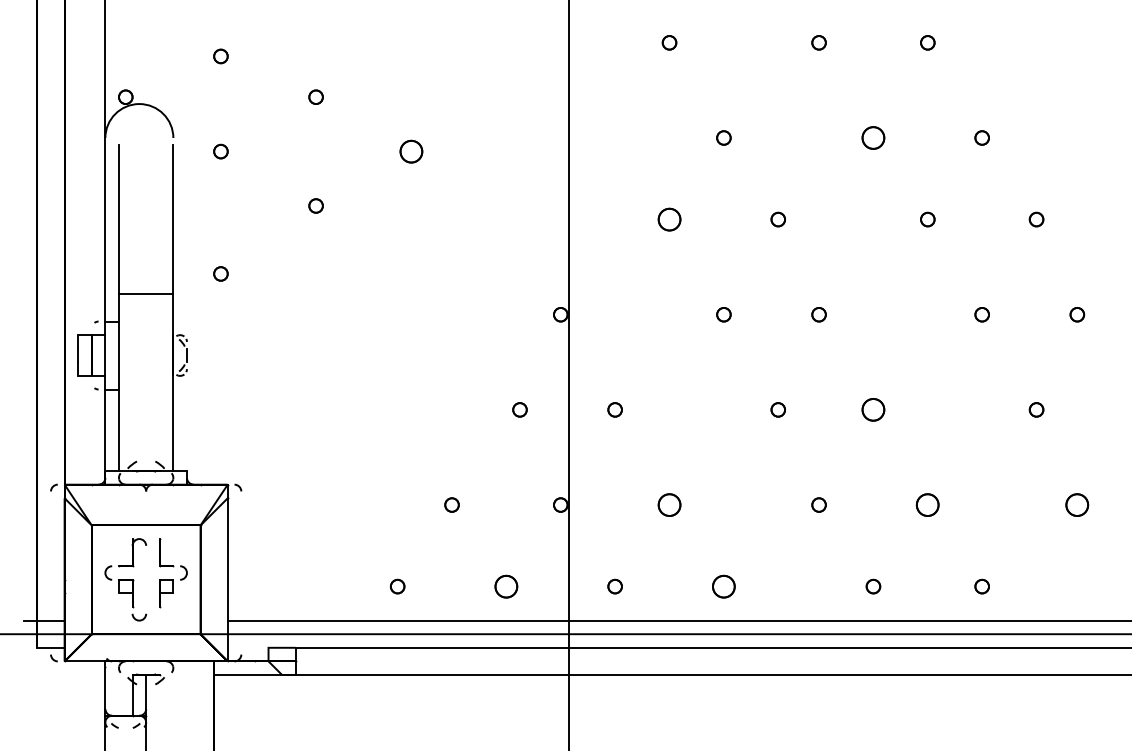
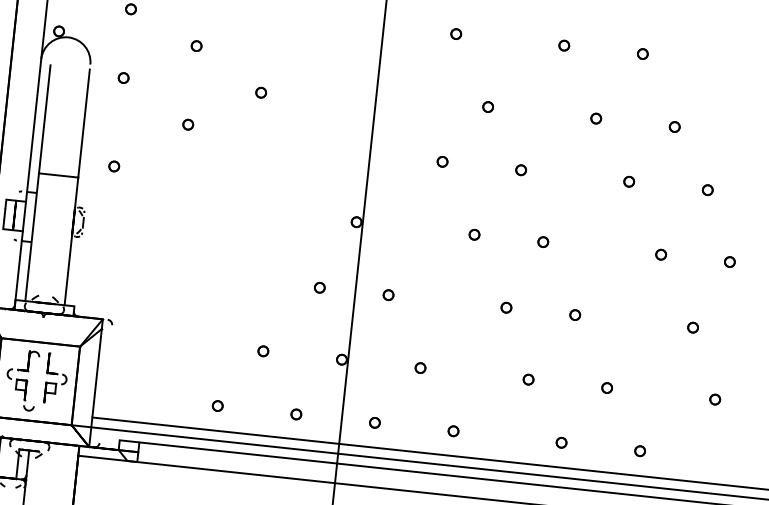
part: (873, 137) -> (596, 118), size x0.62
part: (410, 151) -> (260, 92), size x0.62
part: (669, 219) -> (442, 161), size x0.62
part: (873, 409) -> (575, 314), size x0.62
part: (669, 504) -> (420, 367), size x0.62
part: (927, 504) -> (606, 387), size x0.62
part: (1077, 504) -> (715, 399), size x0.62
part: (506, 586) -> (296, 414), size x0.62
part: (723, 586) -> (453, 431), size x0.62

